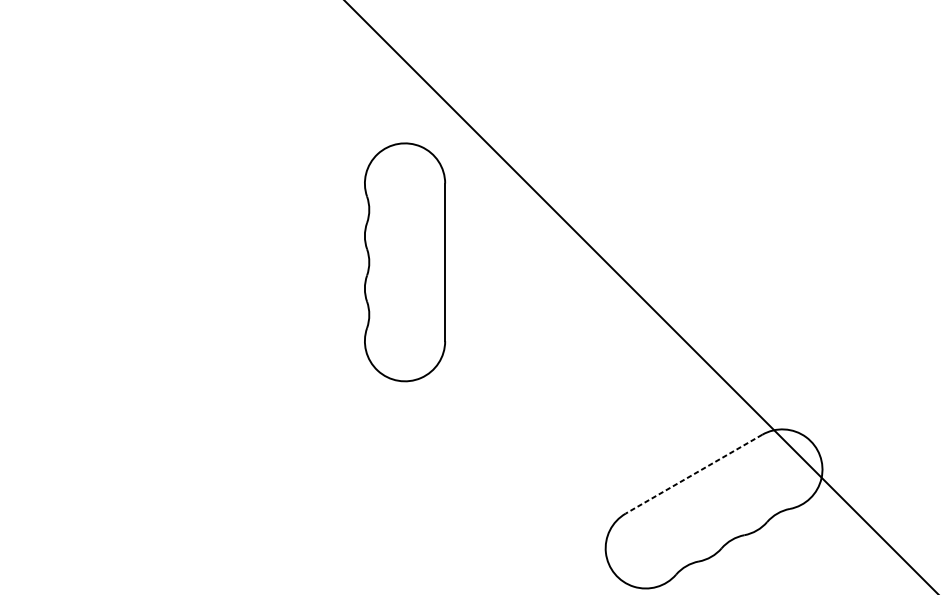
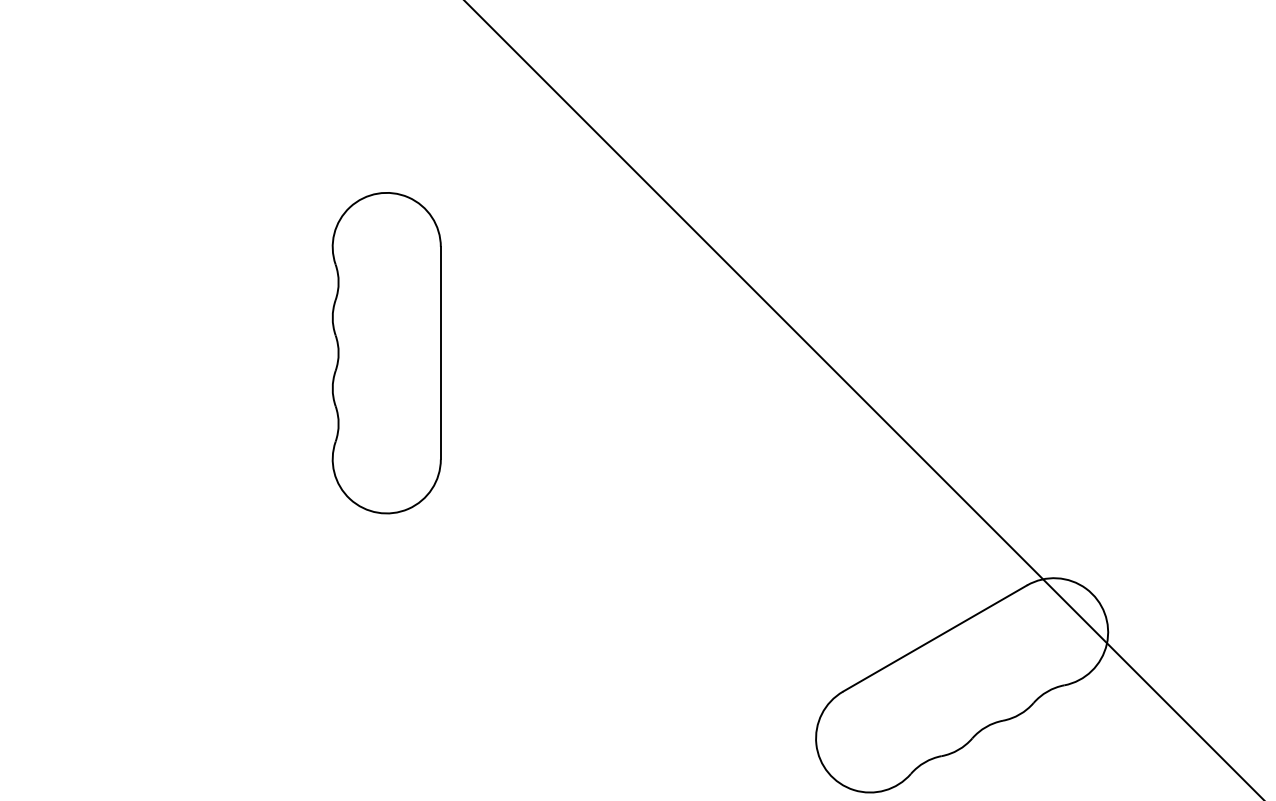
part: (404, 262) -> (386, 353), moved
line: (693, 474) -> (934, 638), dashed -> solid

